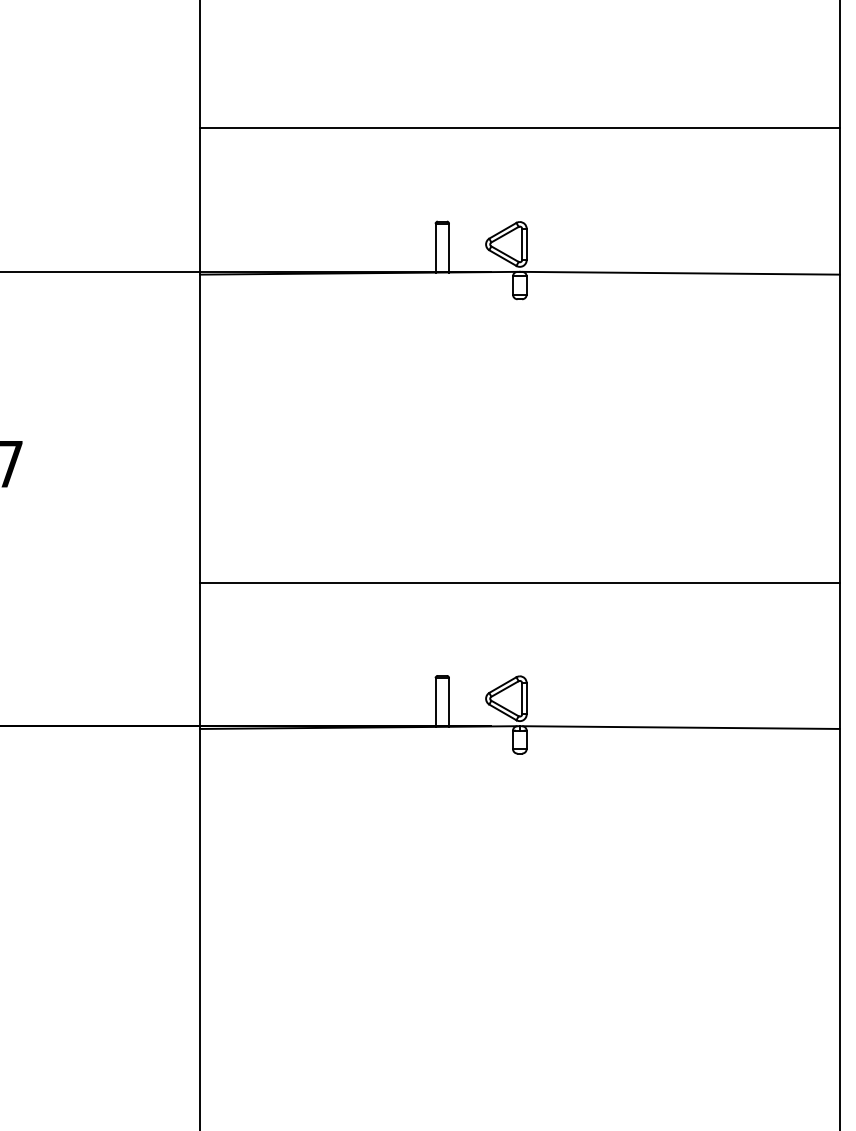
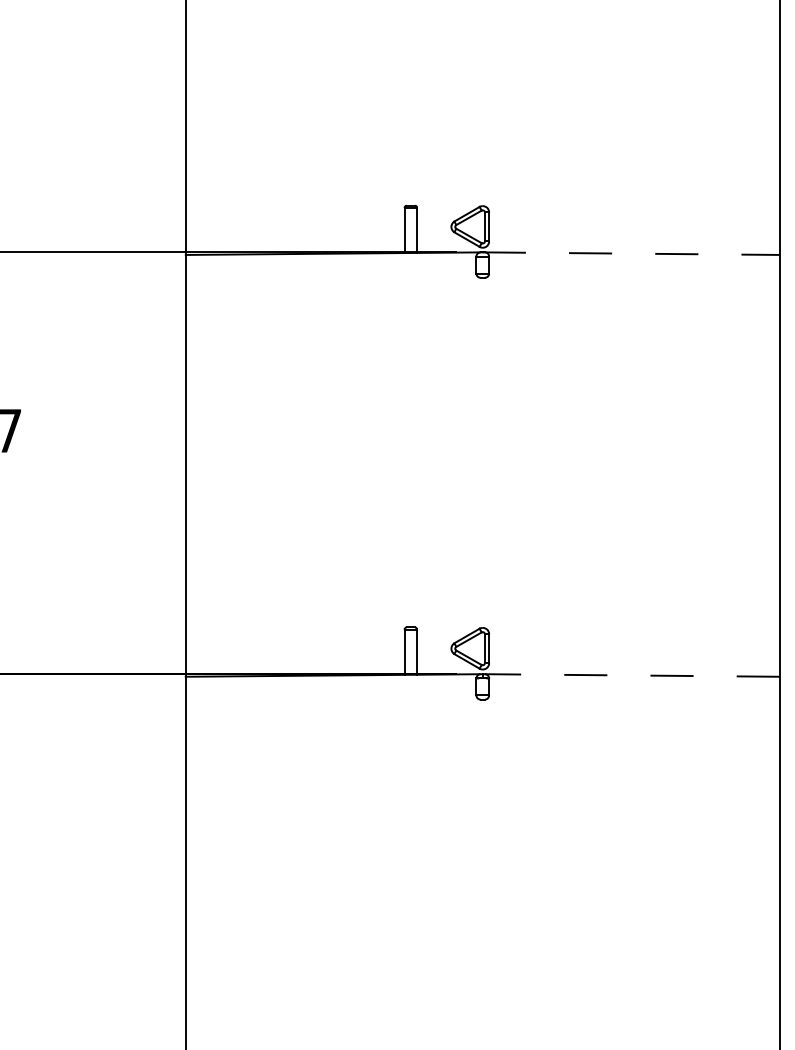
line: (519, 128) -> (482, 119), removed
line: (680, 273) -> (631, 253), solid -> dashed
line: (519, 582) -> (482, 540), removed
line: (680, 727) -> (631, 675), solid -> dashed

